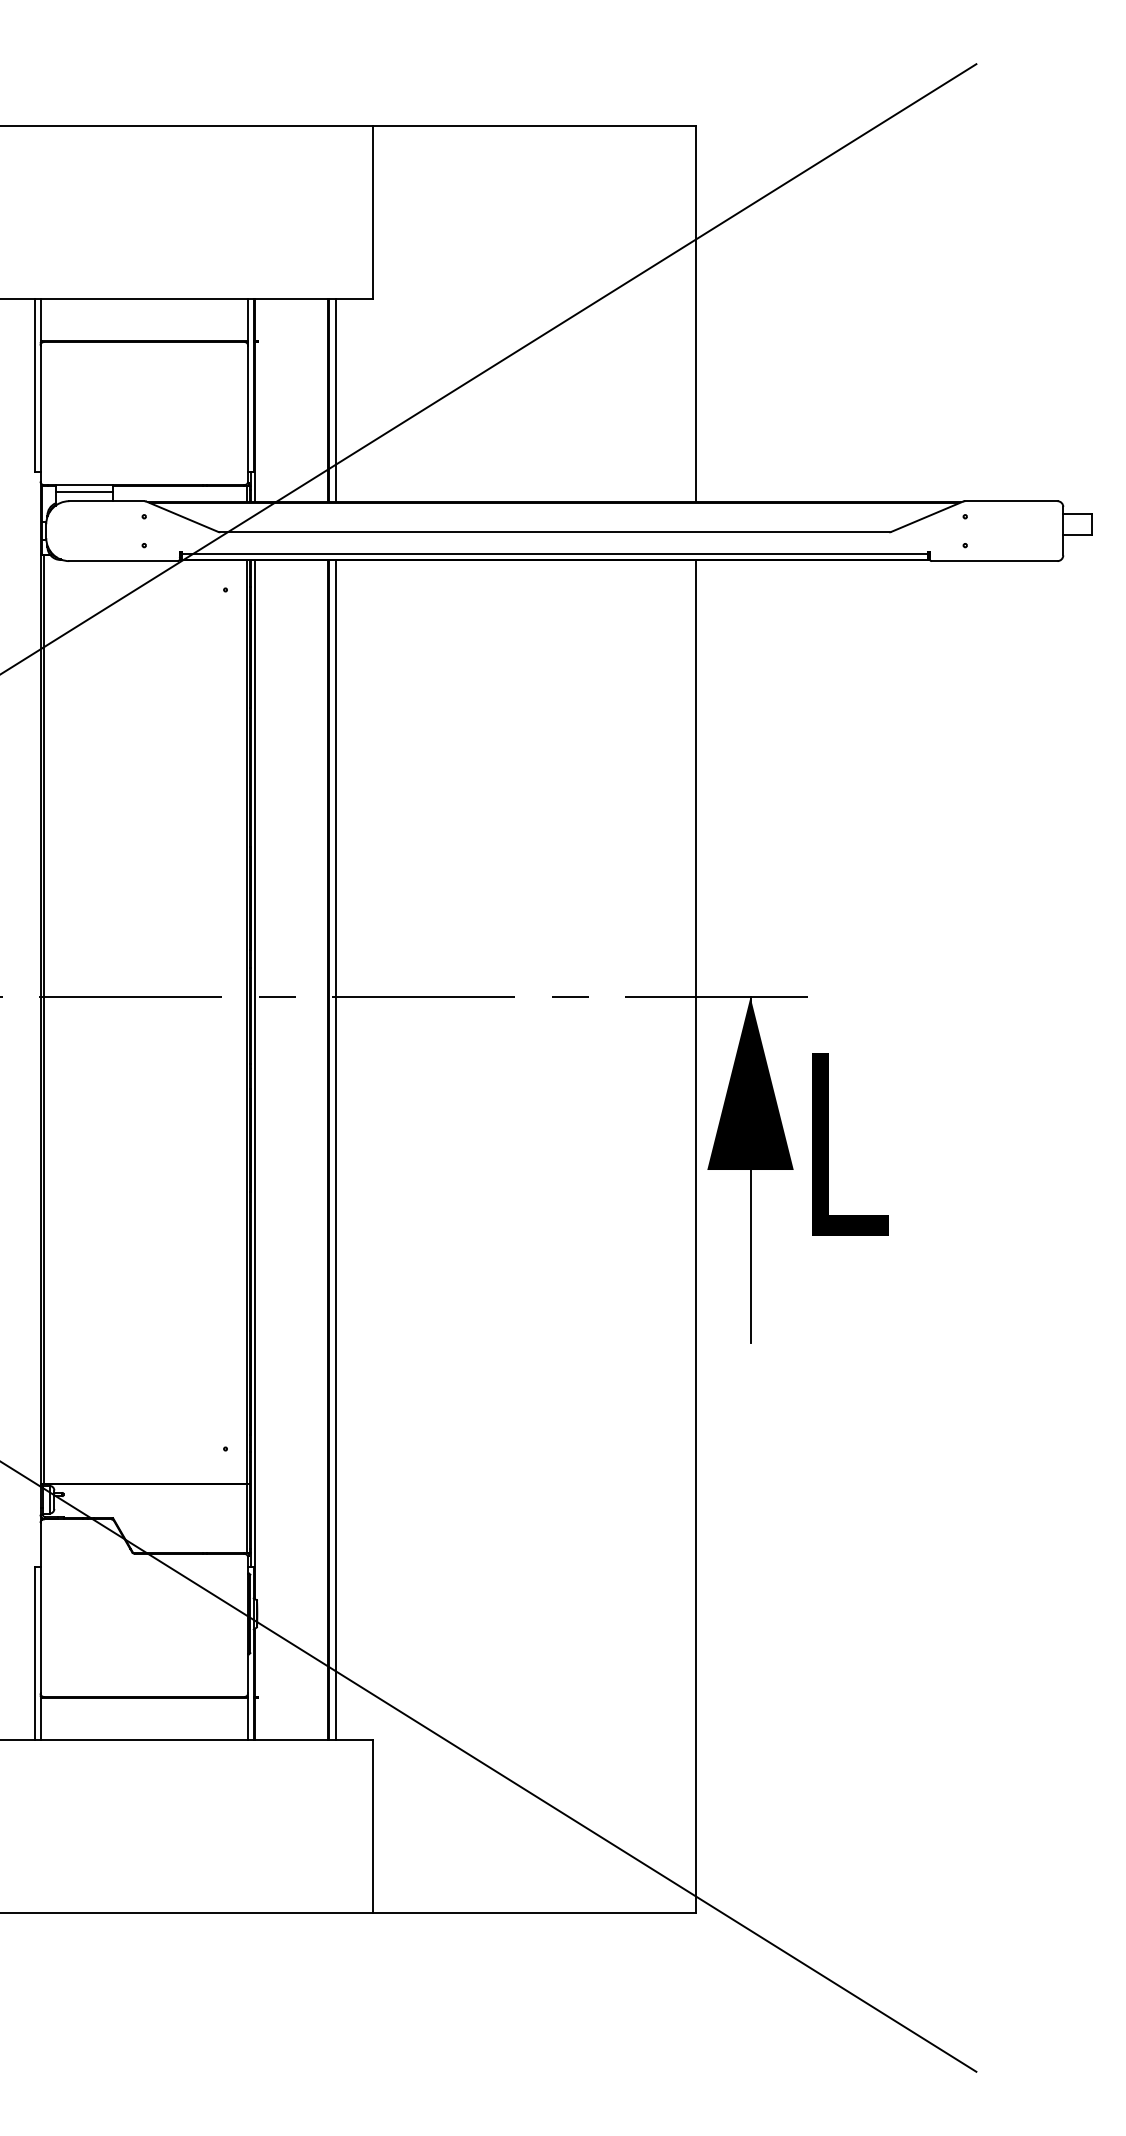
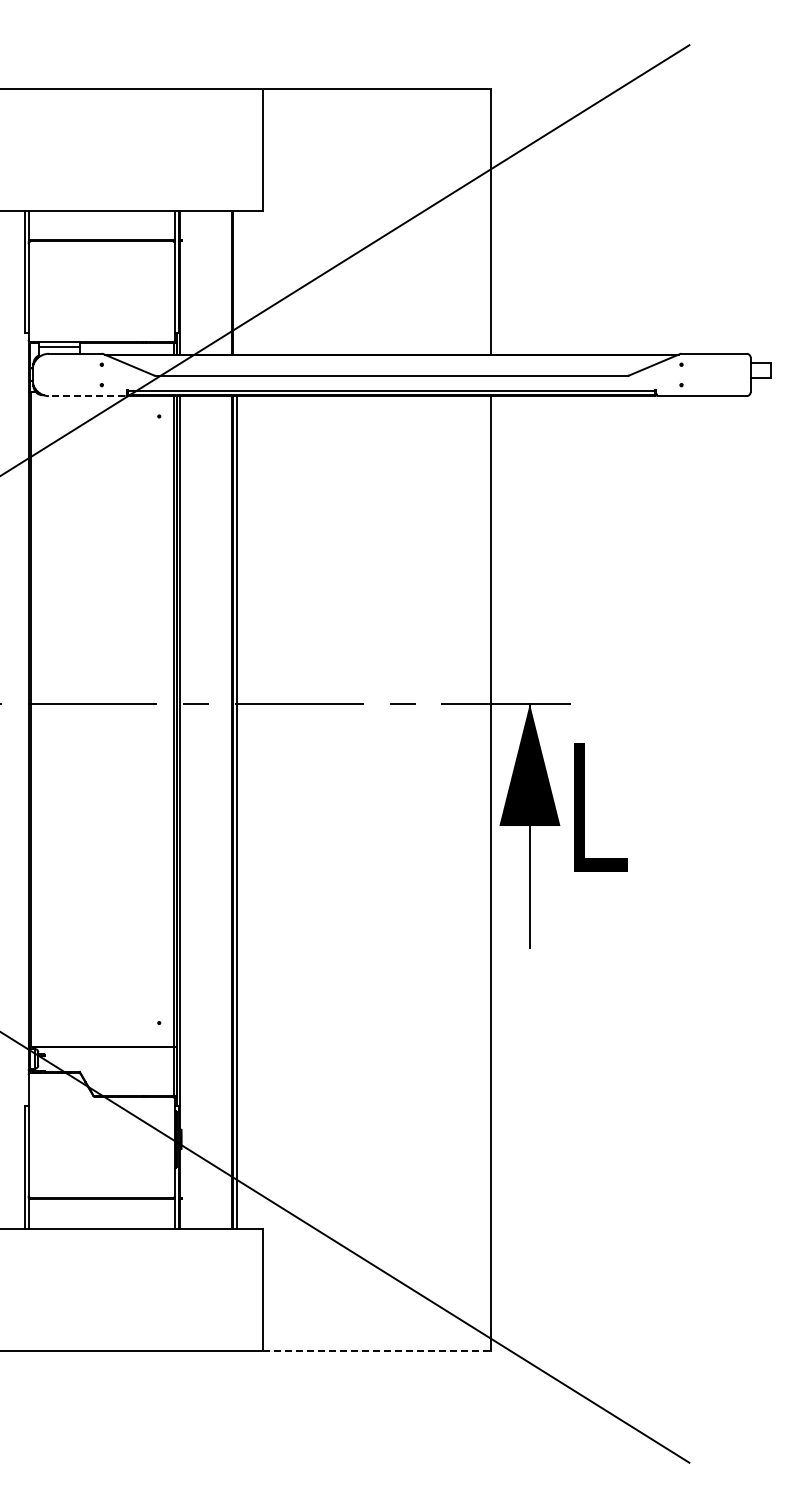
line: (334, 400) -> (236, 282), removed
line: (122, 561) -> (86, 396), solid -> dashed
line: (534, 1912) -> (377, 1350), solid -> dashed

